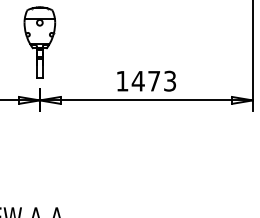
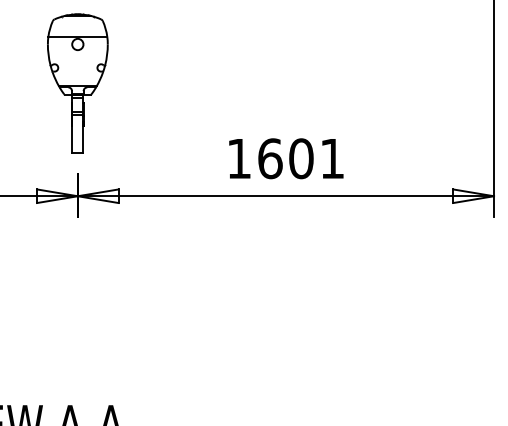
text: (153, 80) -> (299, 157), 1473 -> 1601

